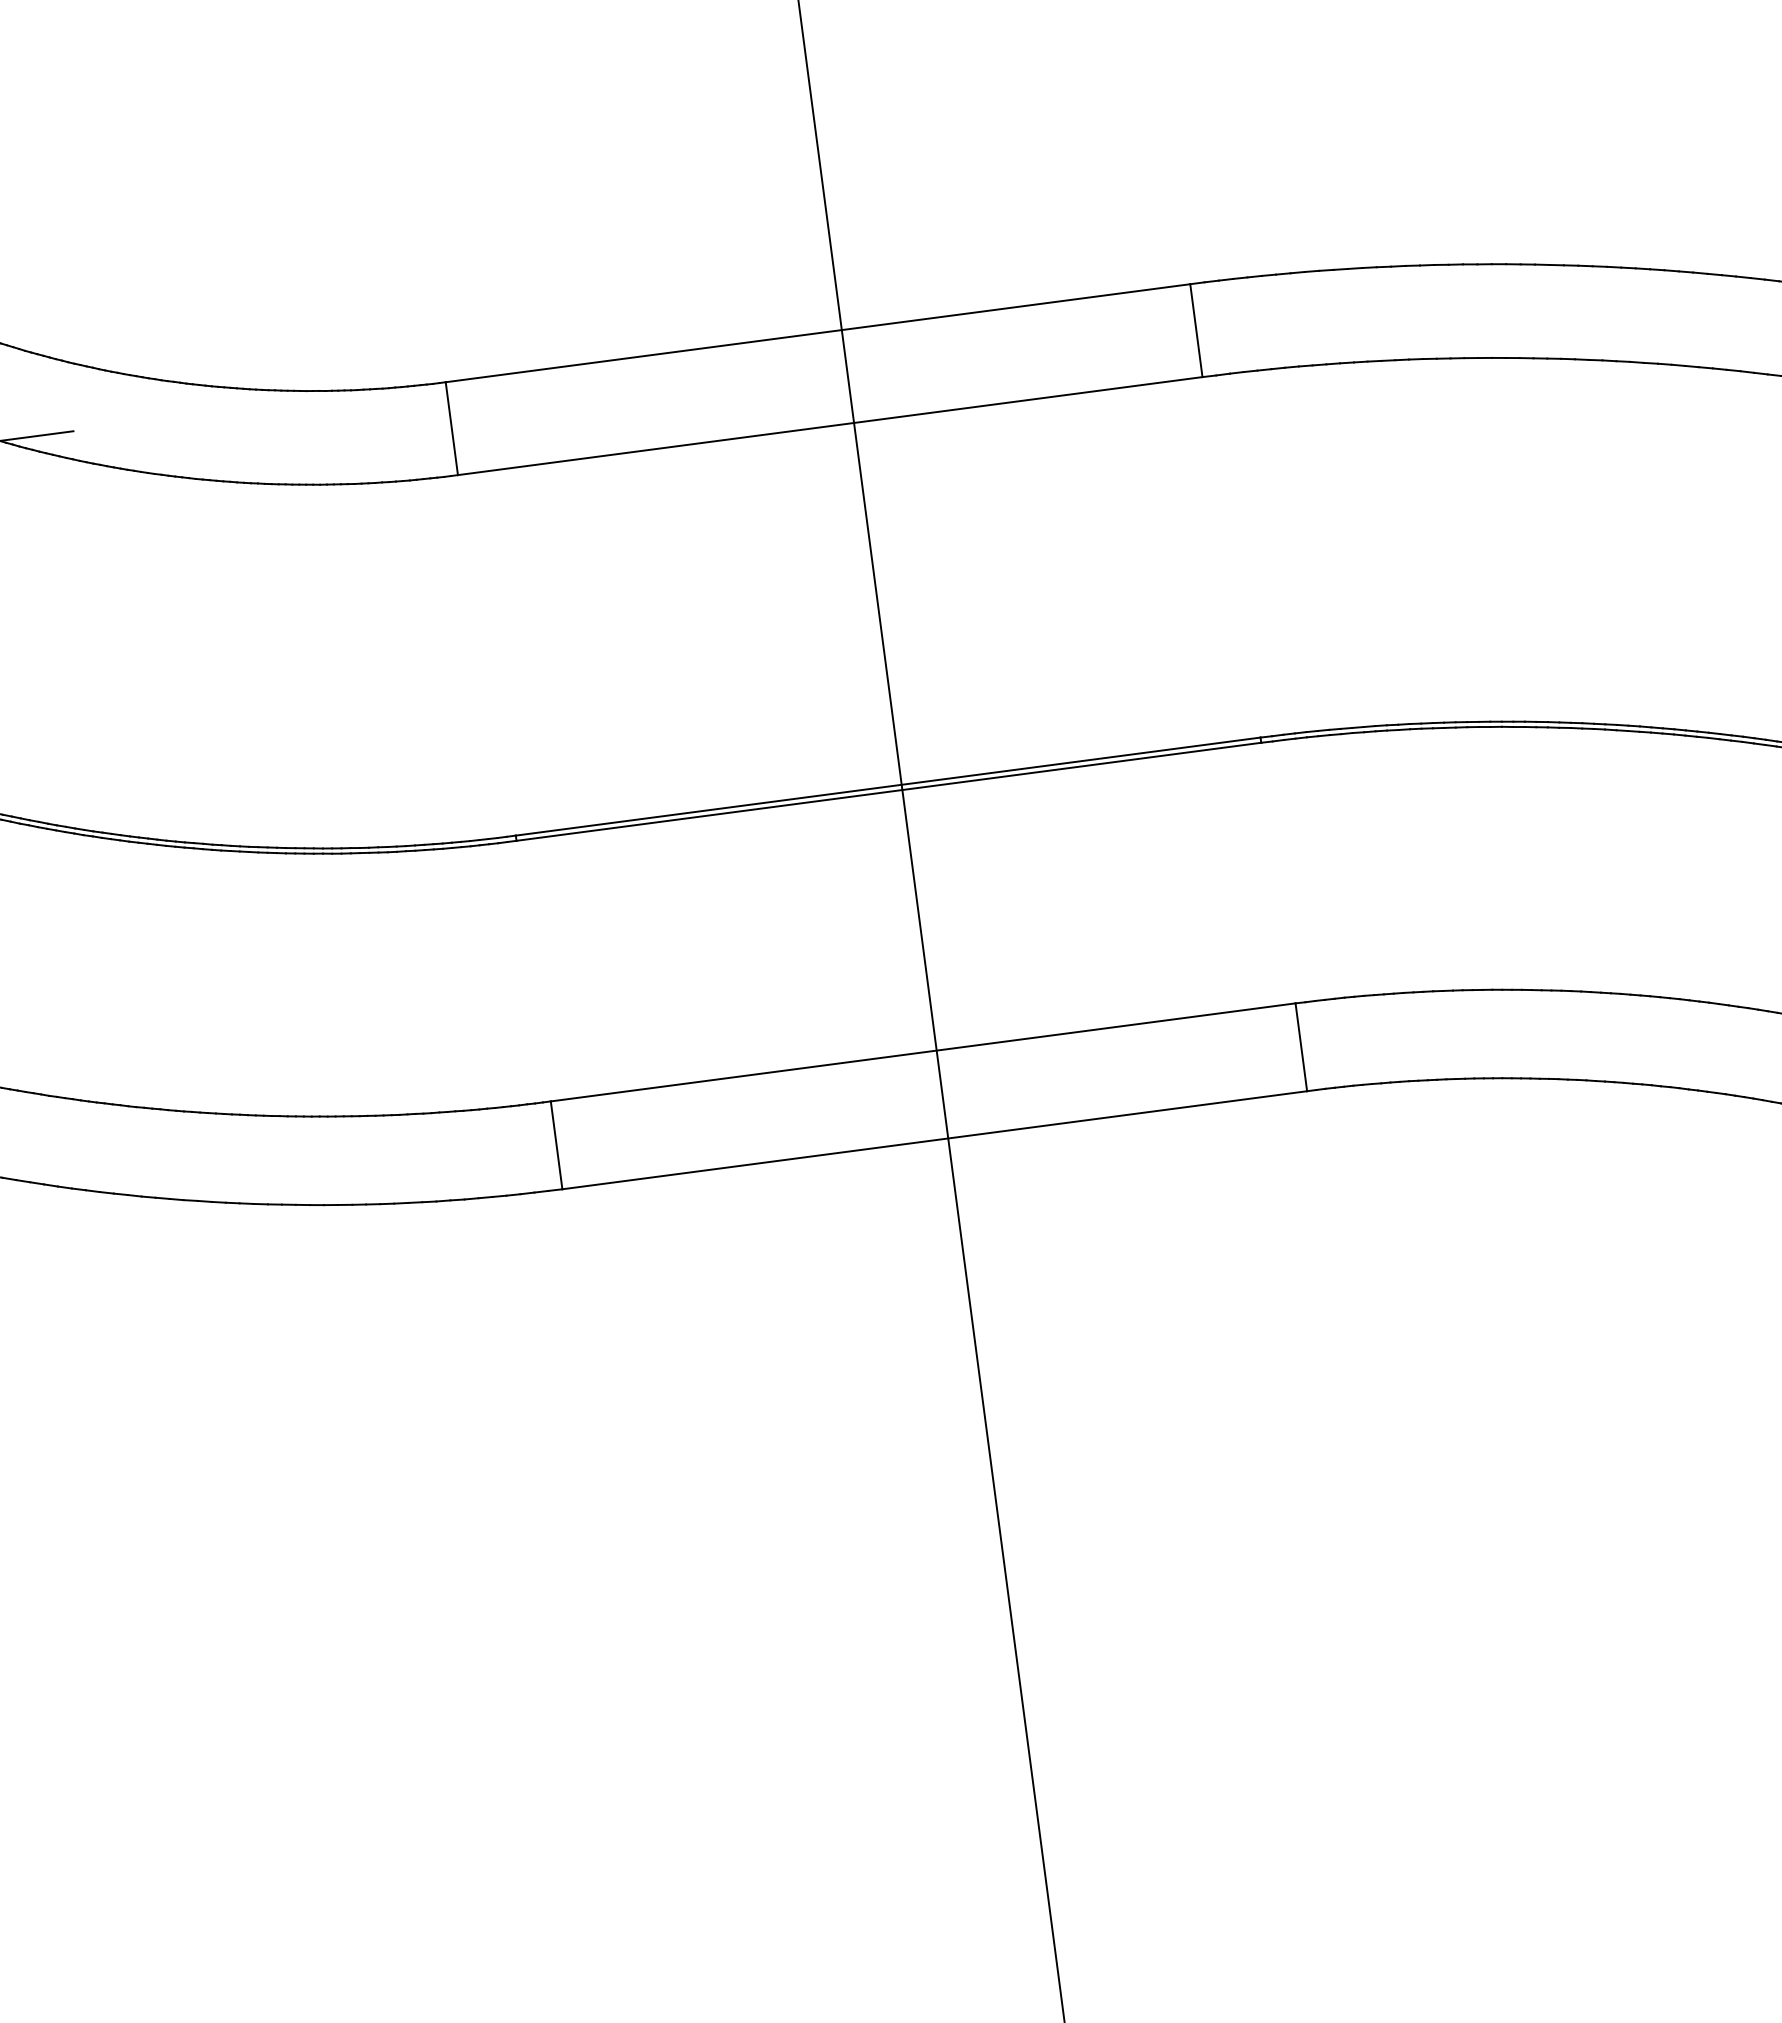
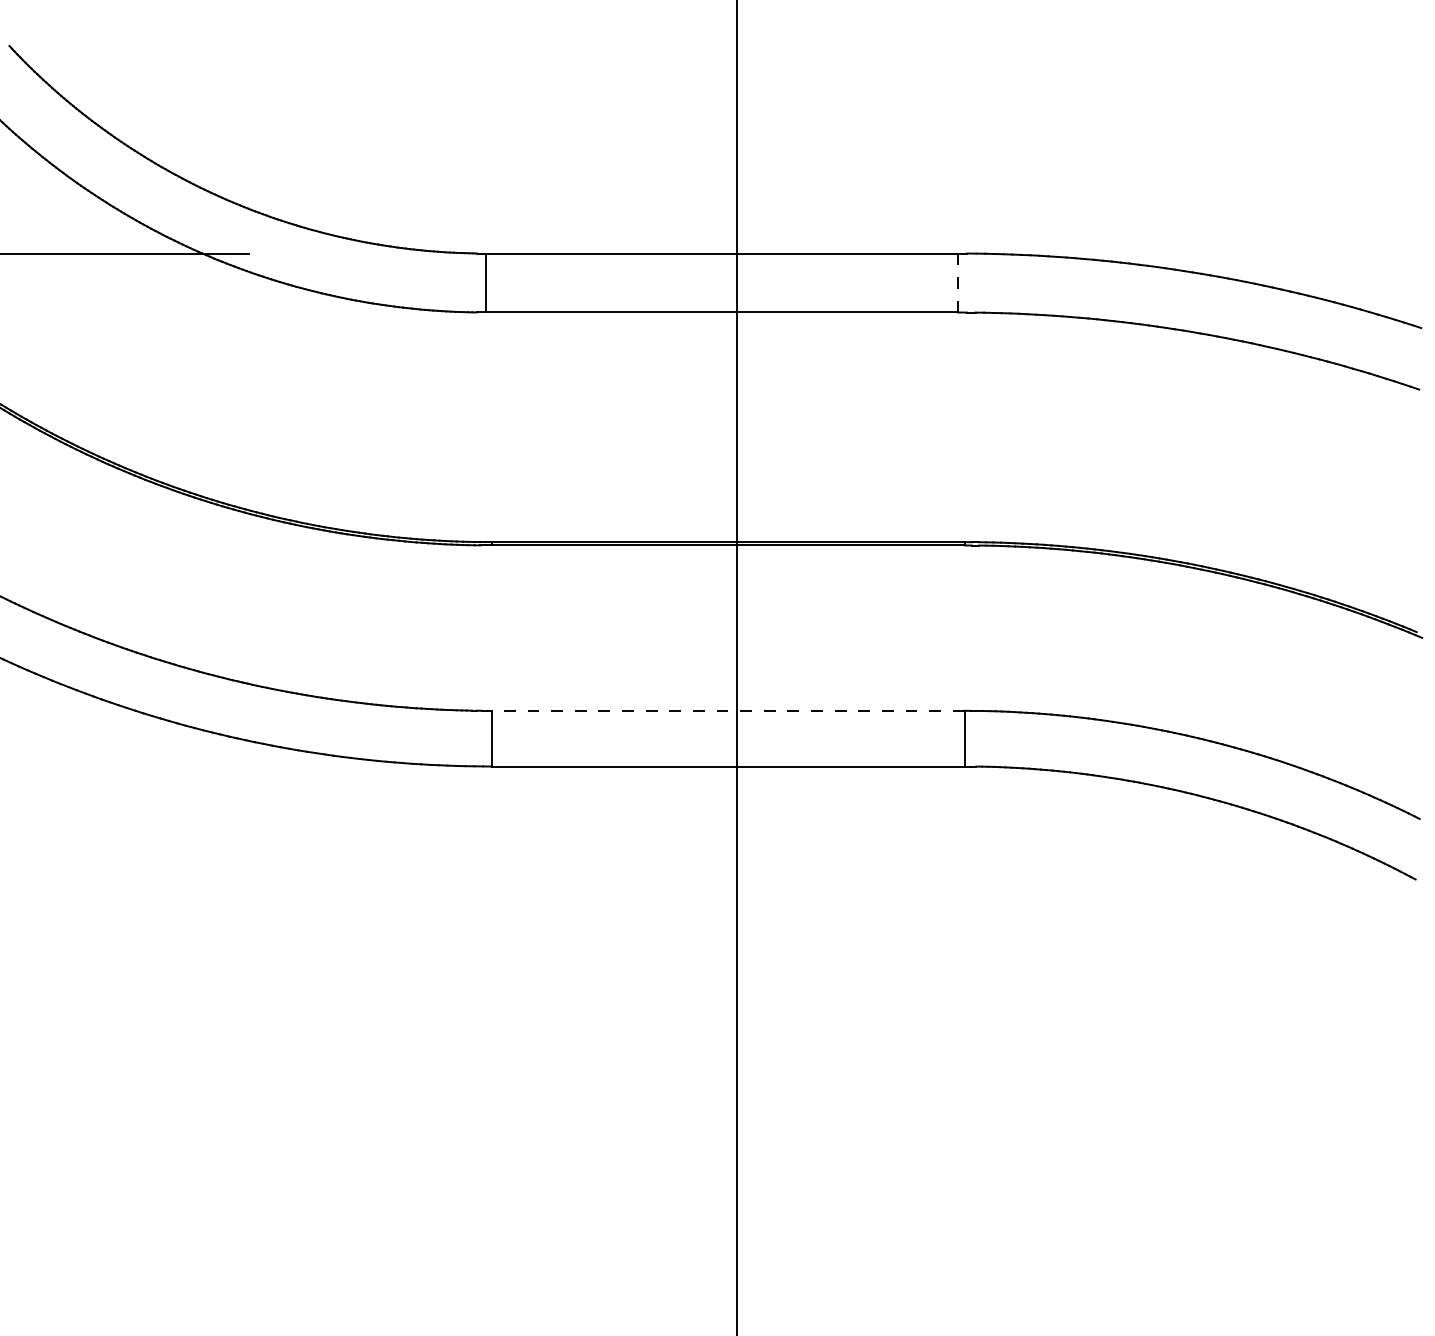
line: (1197, 329) -> (958, 282), solid -> dashed
line: (921, 1052) -> (727, 710), solid -> dashed

